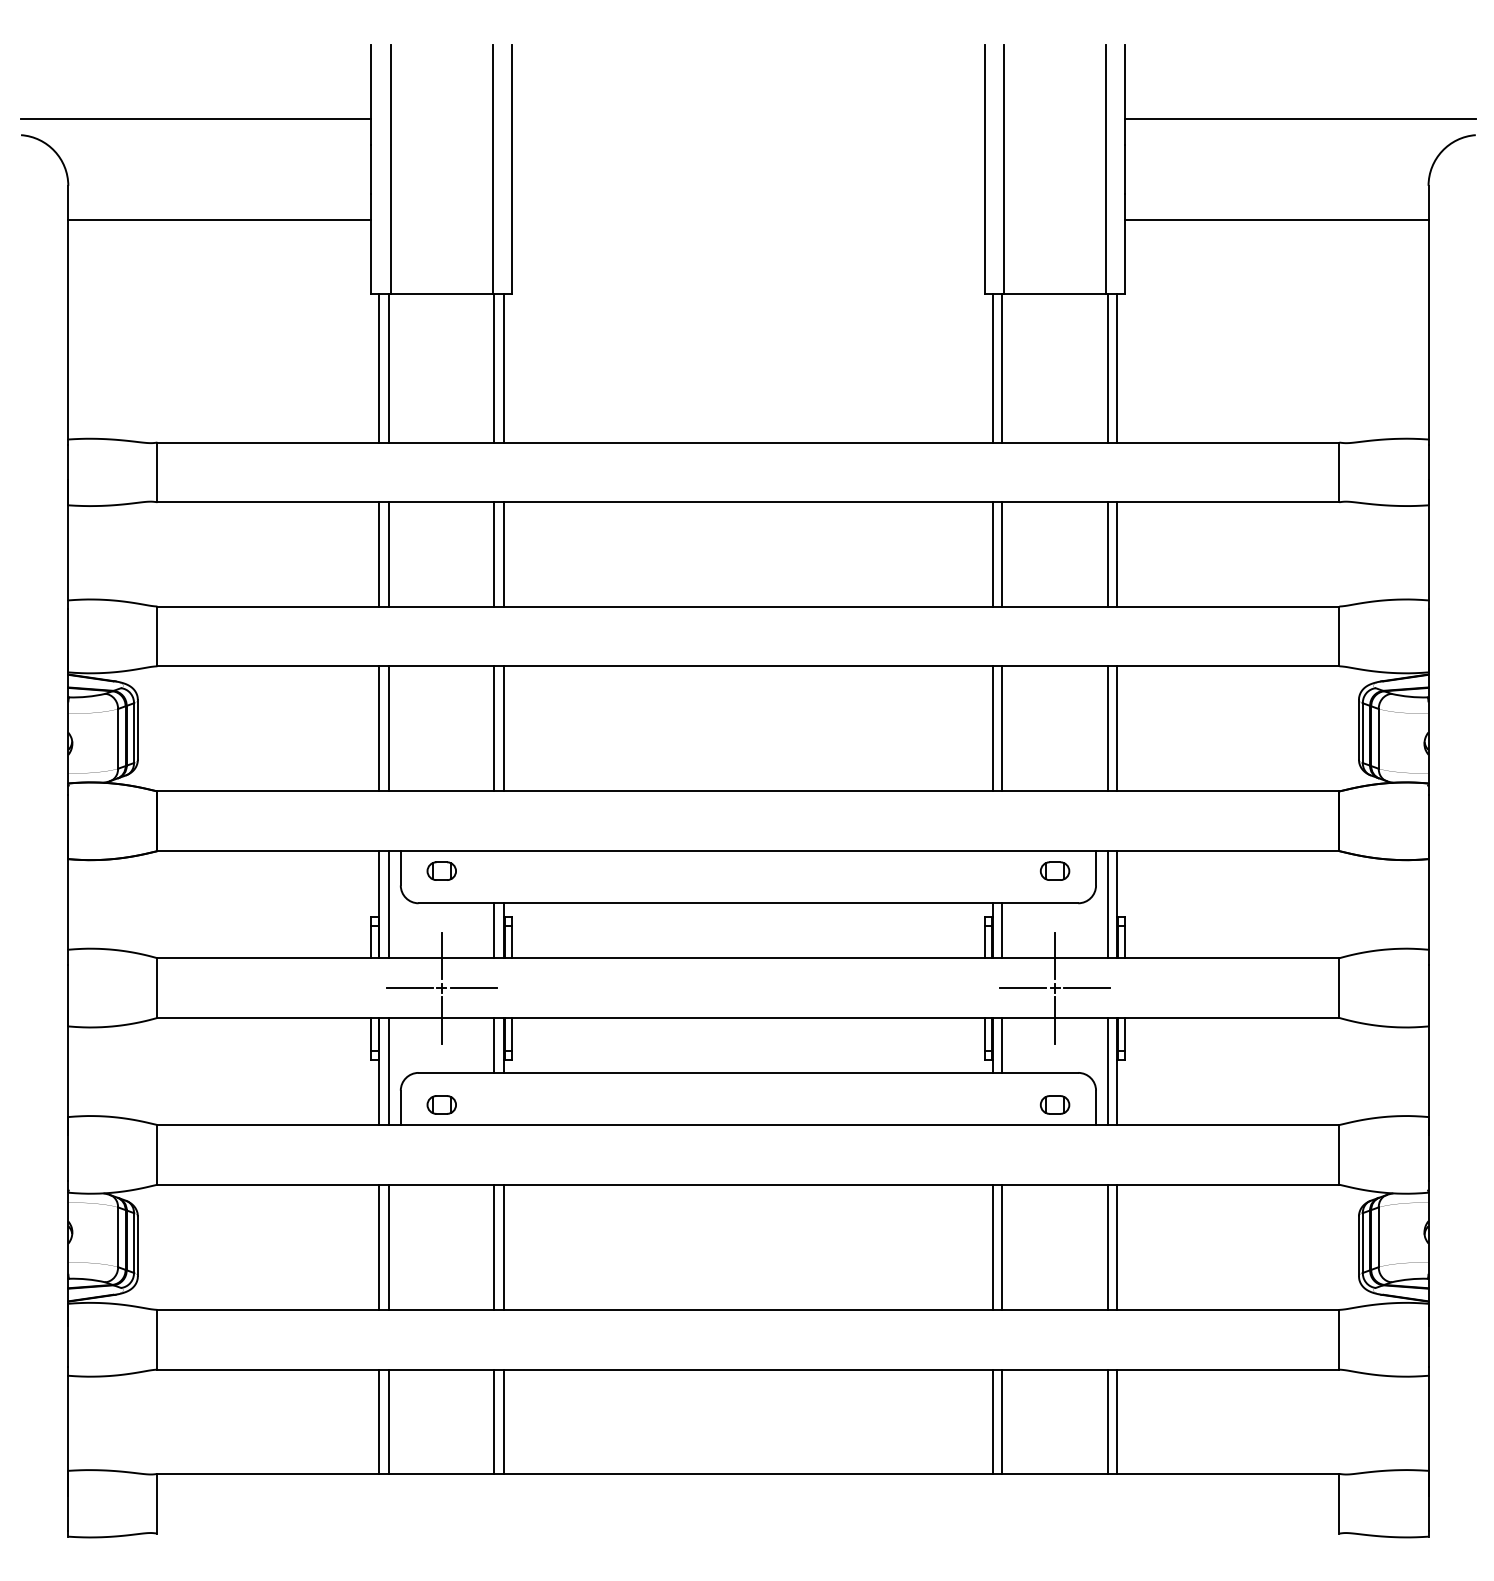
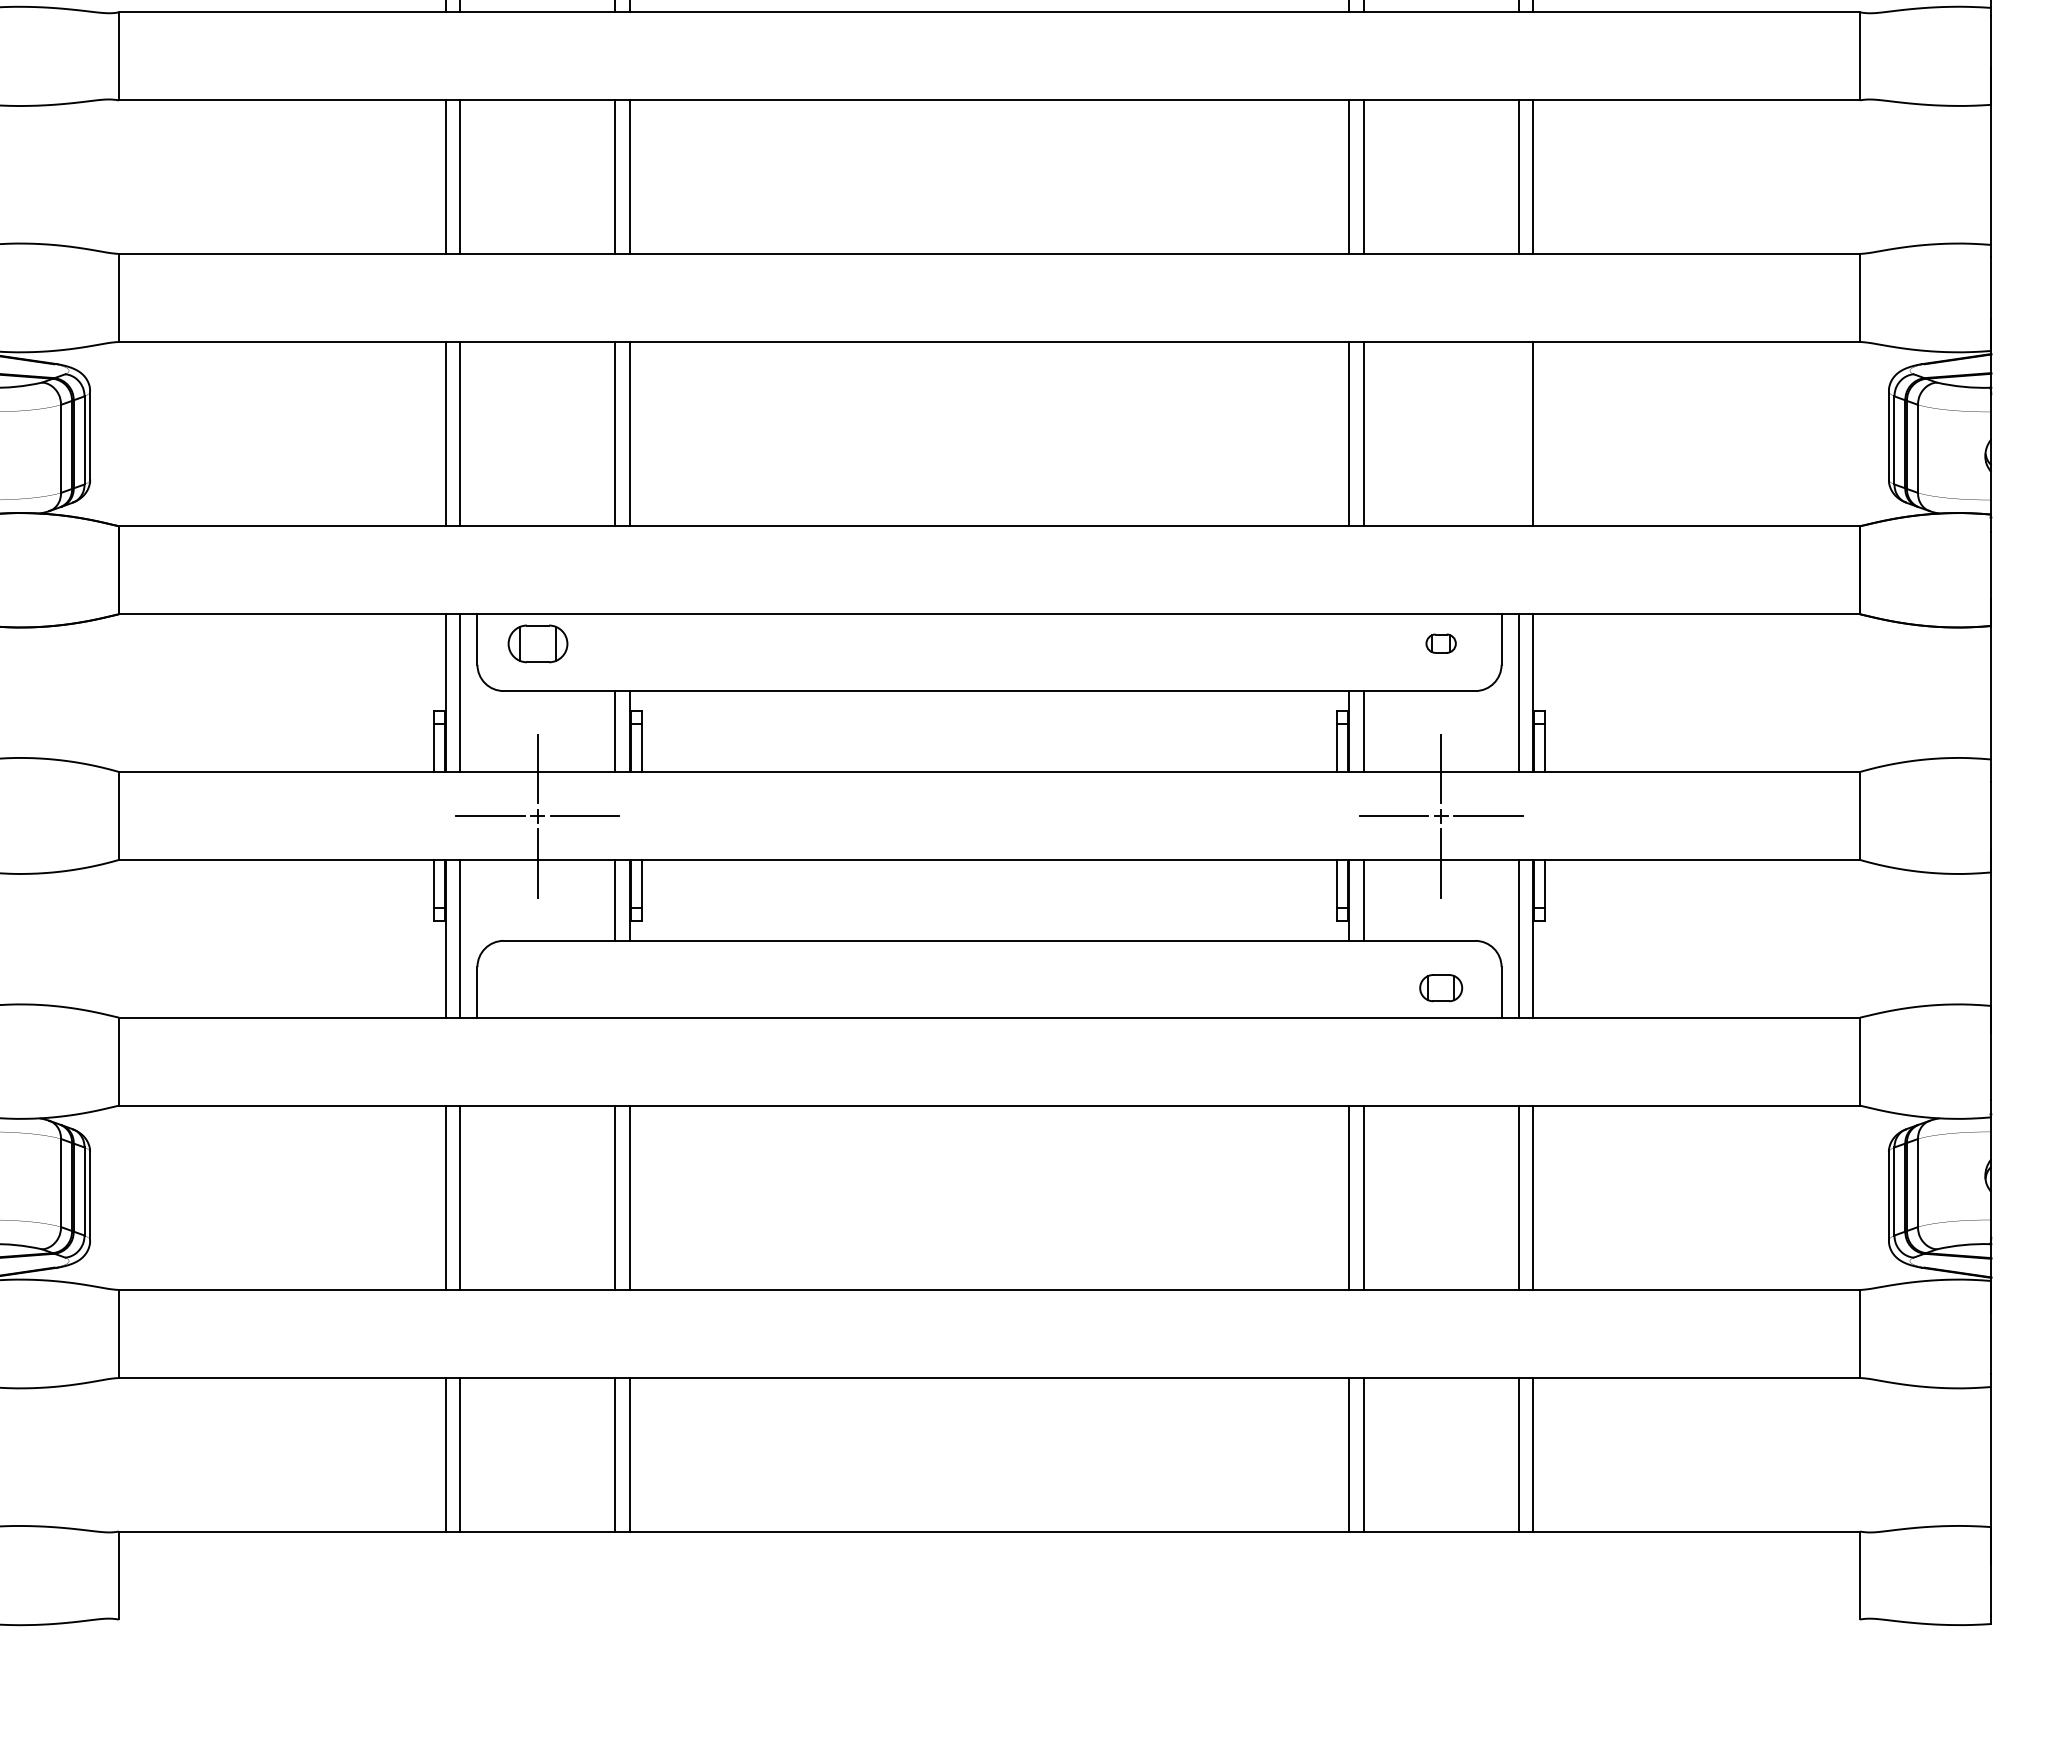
line: (1107, 728) -> (1518, 433), removed
part: (441, 870) -> (537, 642), size x1.4
part: (1054, 870) -> (1440, 642), size x0.7
part: (441, 1104) -> (537, 987), removed

